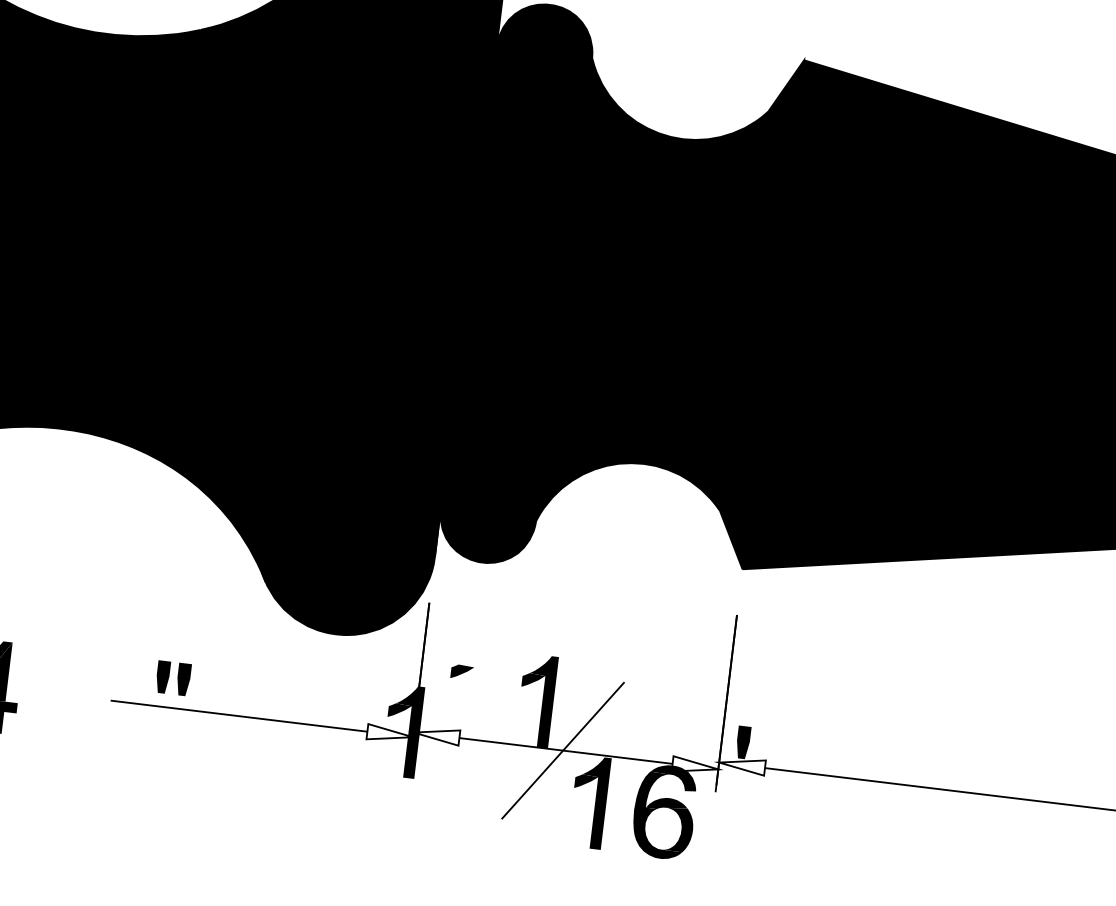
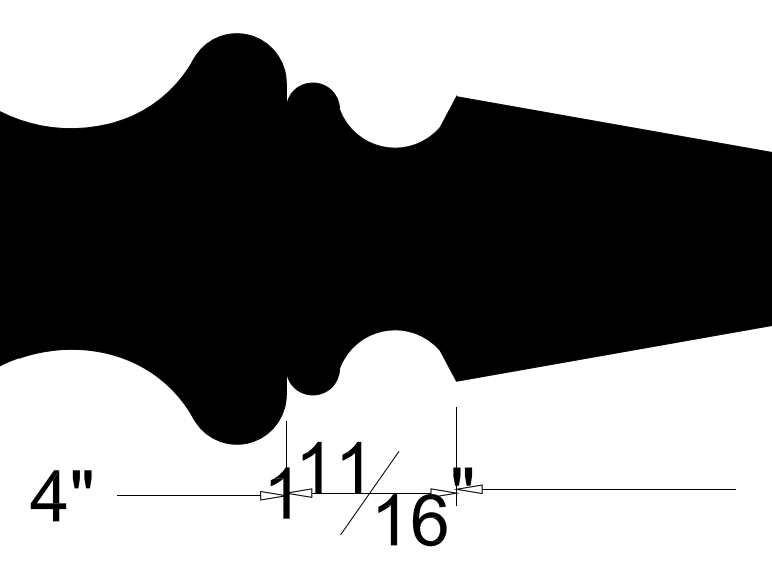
part: (172, 678) -> (81, 479), moved
fill: (468, 692) -> (313, 467), added
fill: (721, 739) -> (456, 476), added

